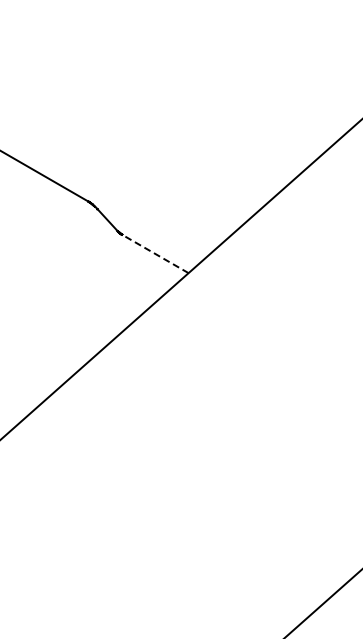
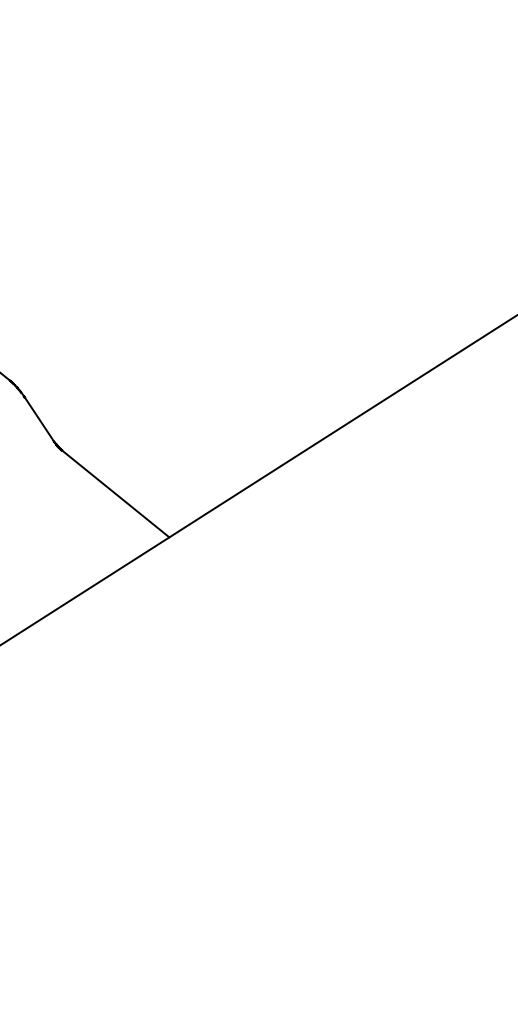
line: (155, 254) -> (115, 494), dashed -> solid

